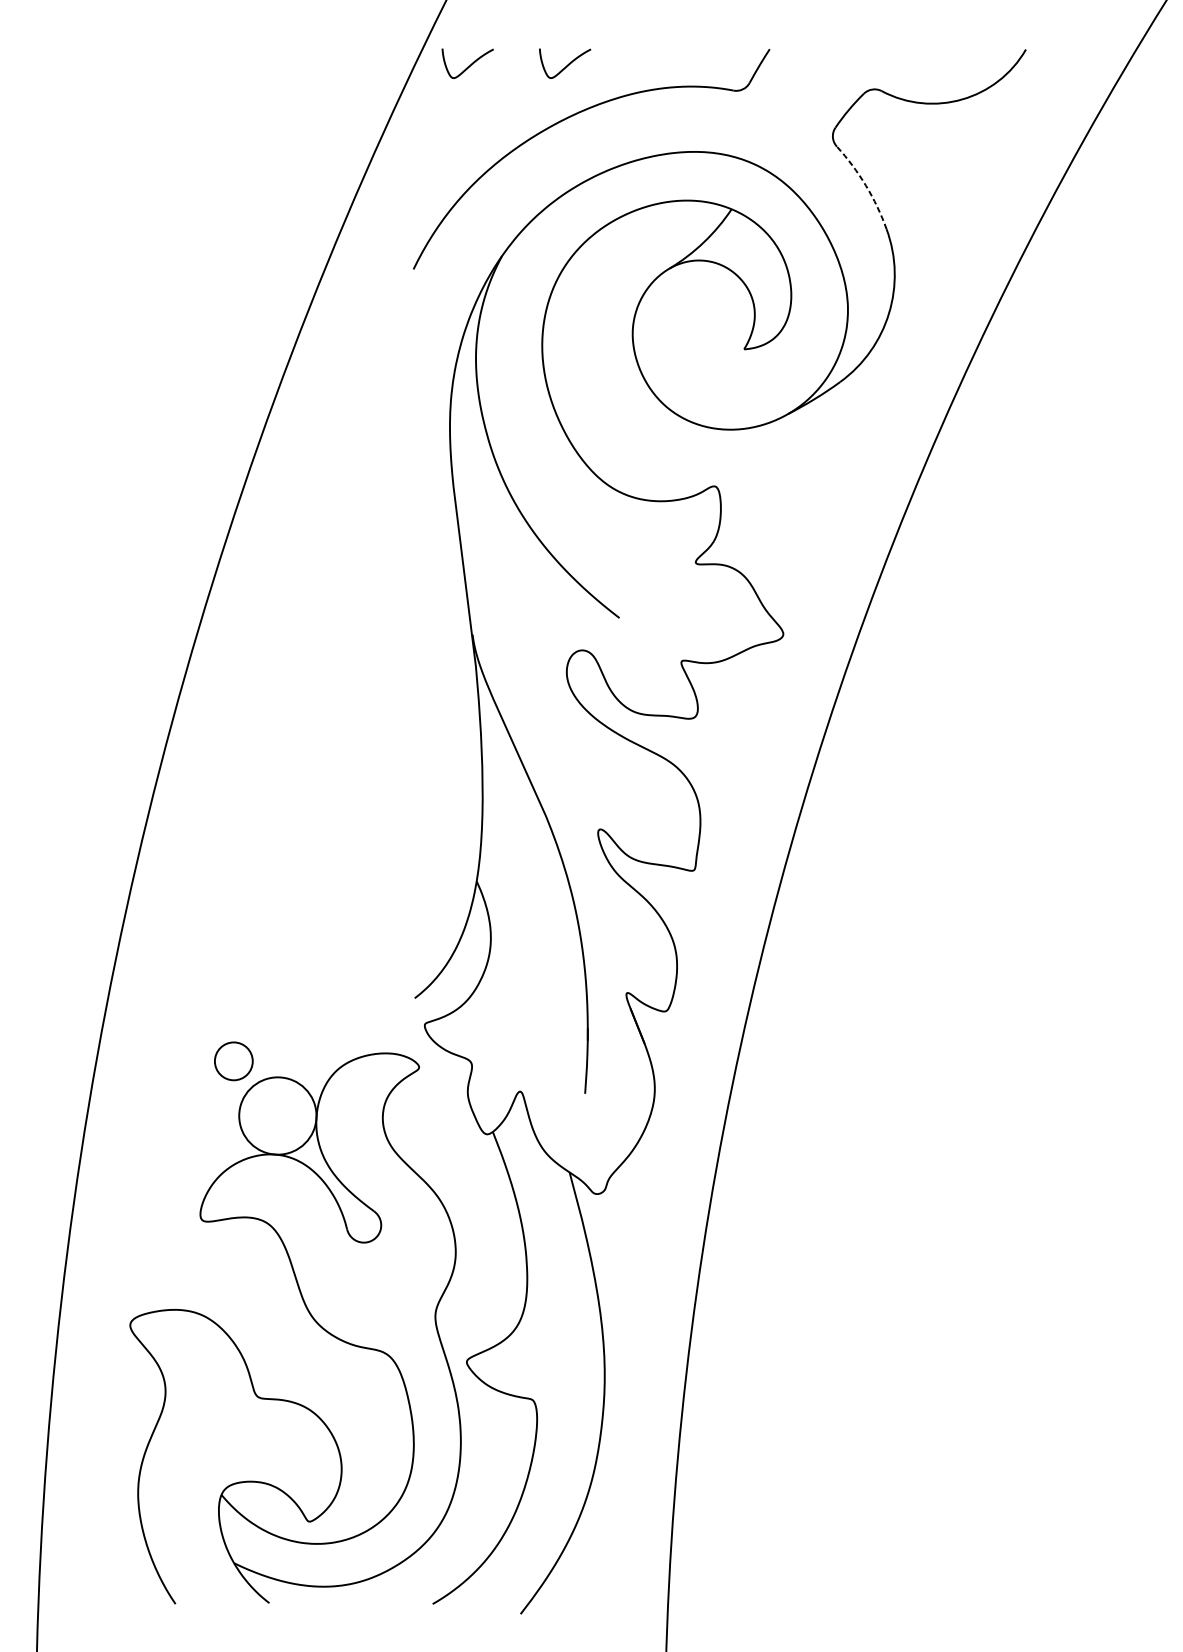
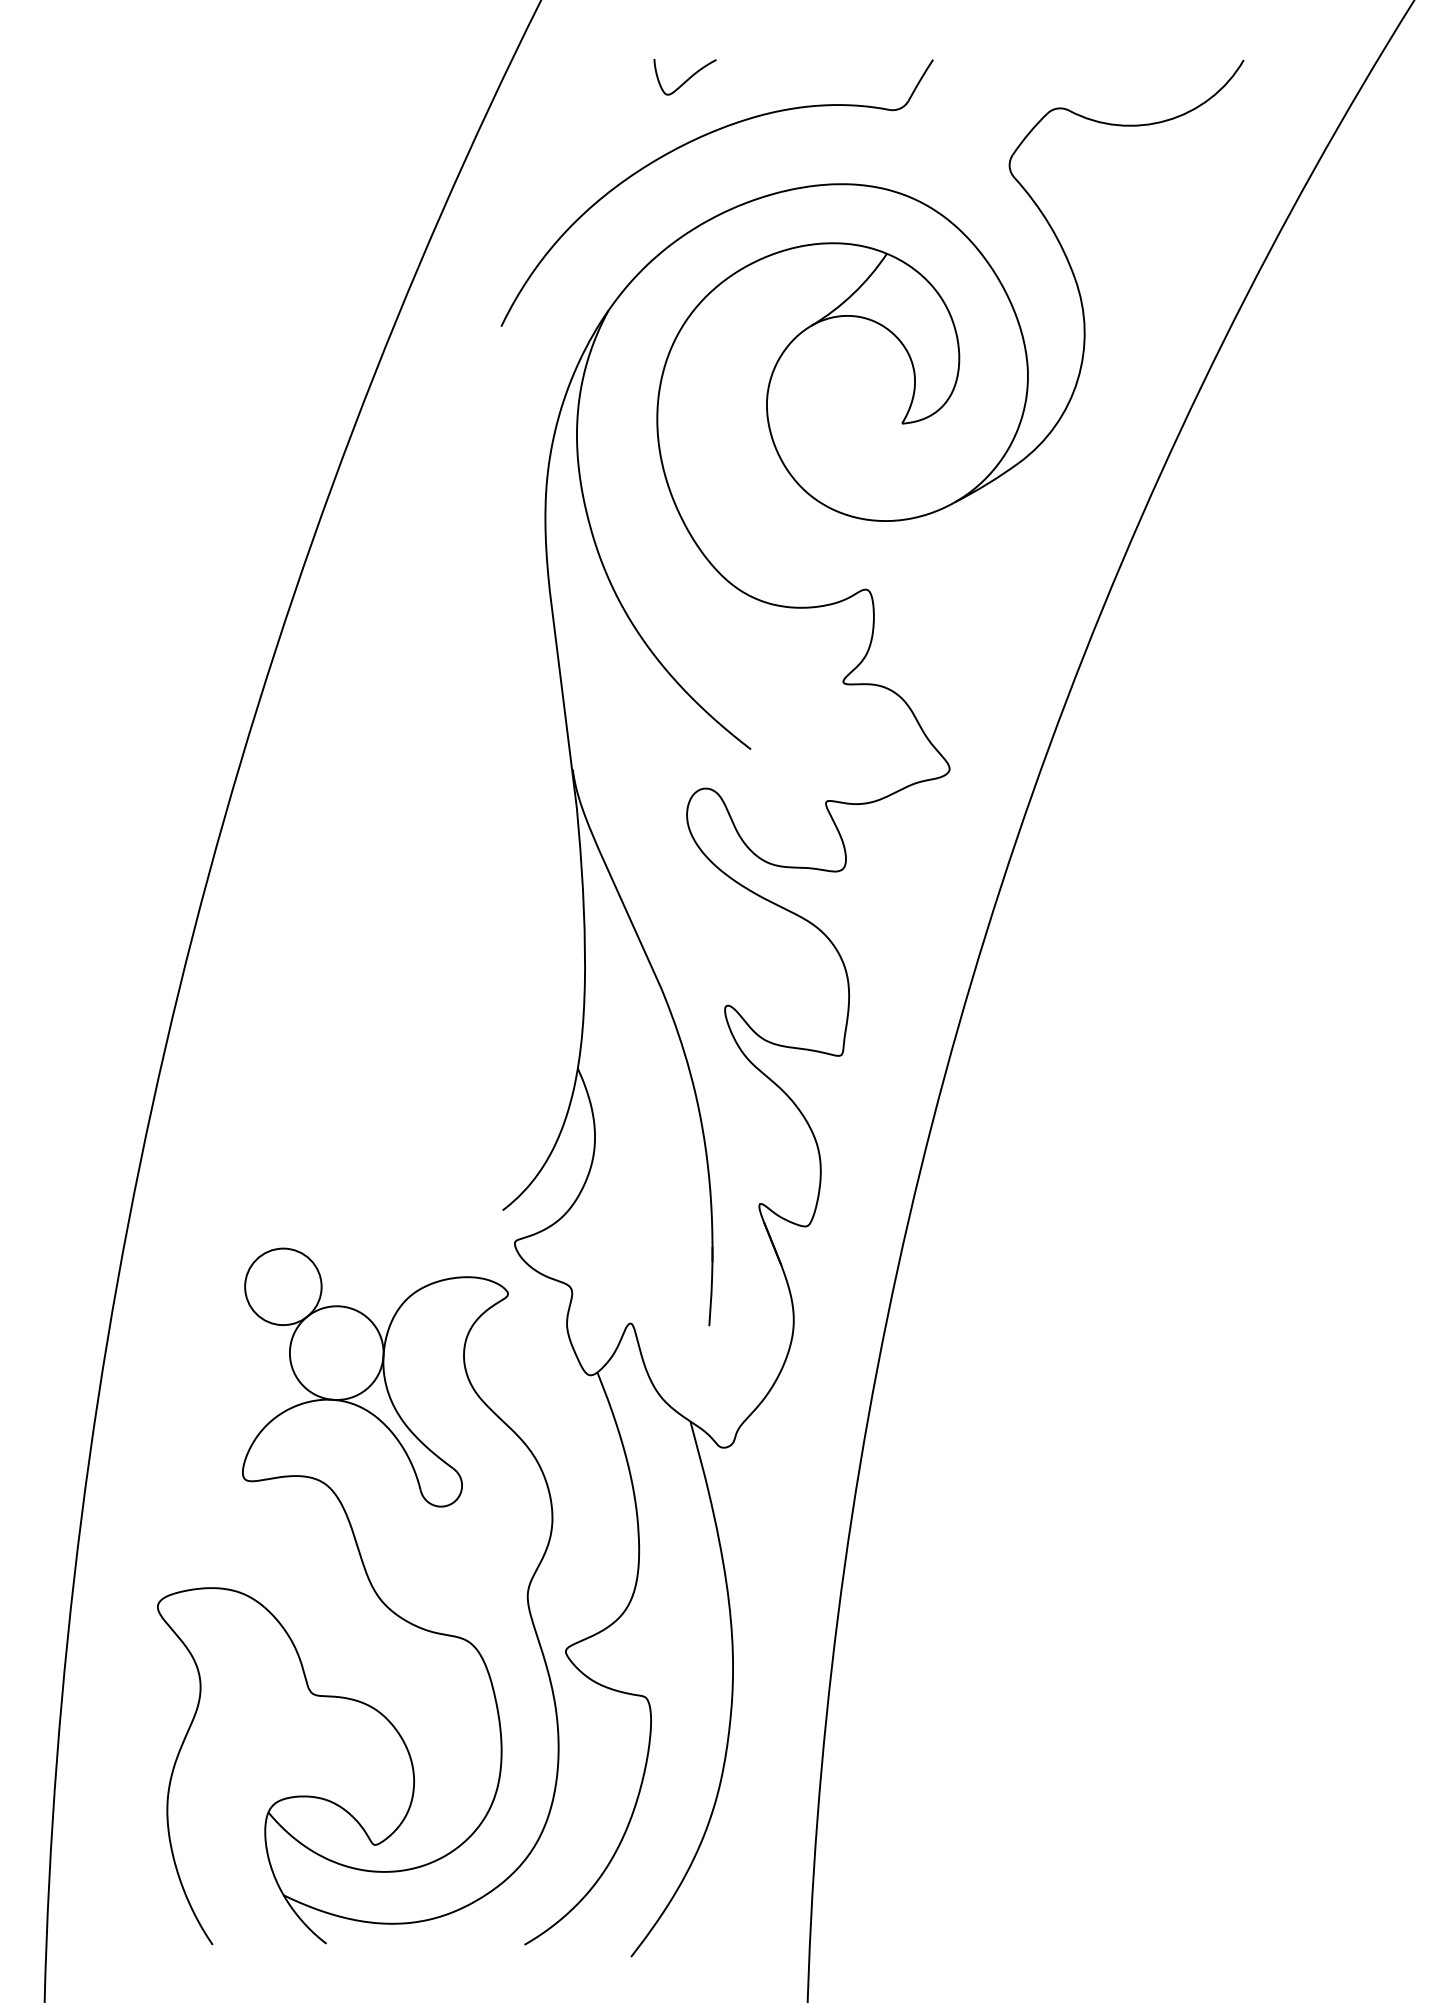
curve: (469, 65) -> (568, 79), removed
arc: (865, 185) -> (1049, 225), dashed -> solid
circle: (233, 1061) -> (283, 1286), size x1.67

